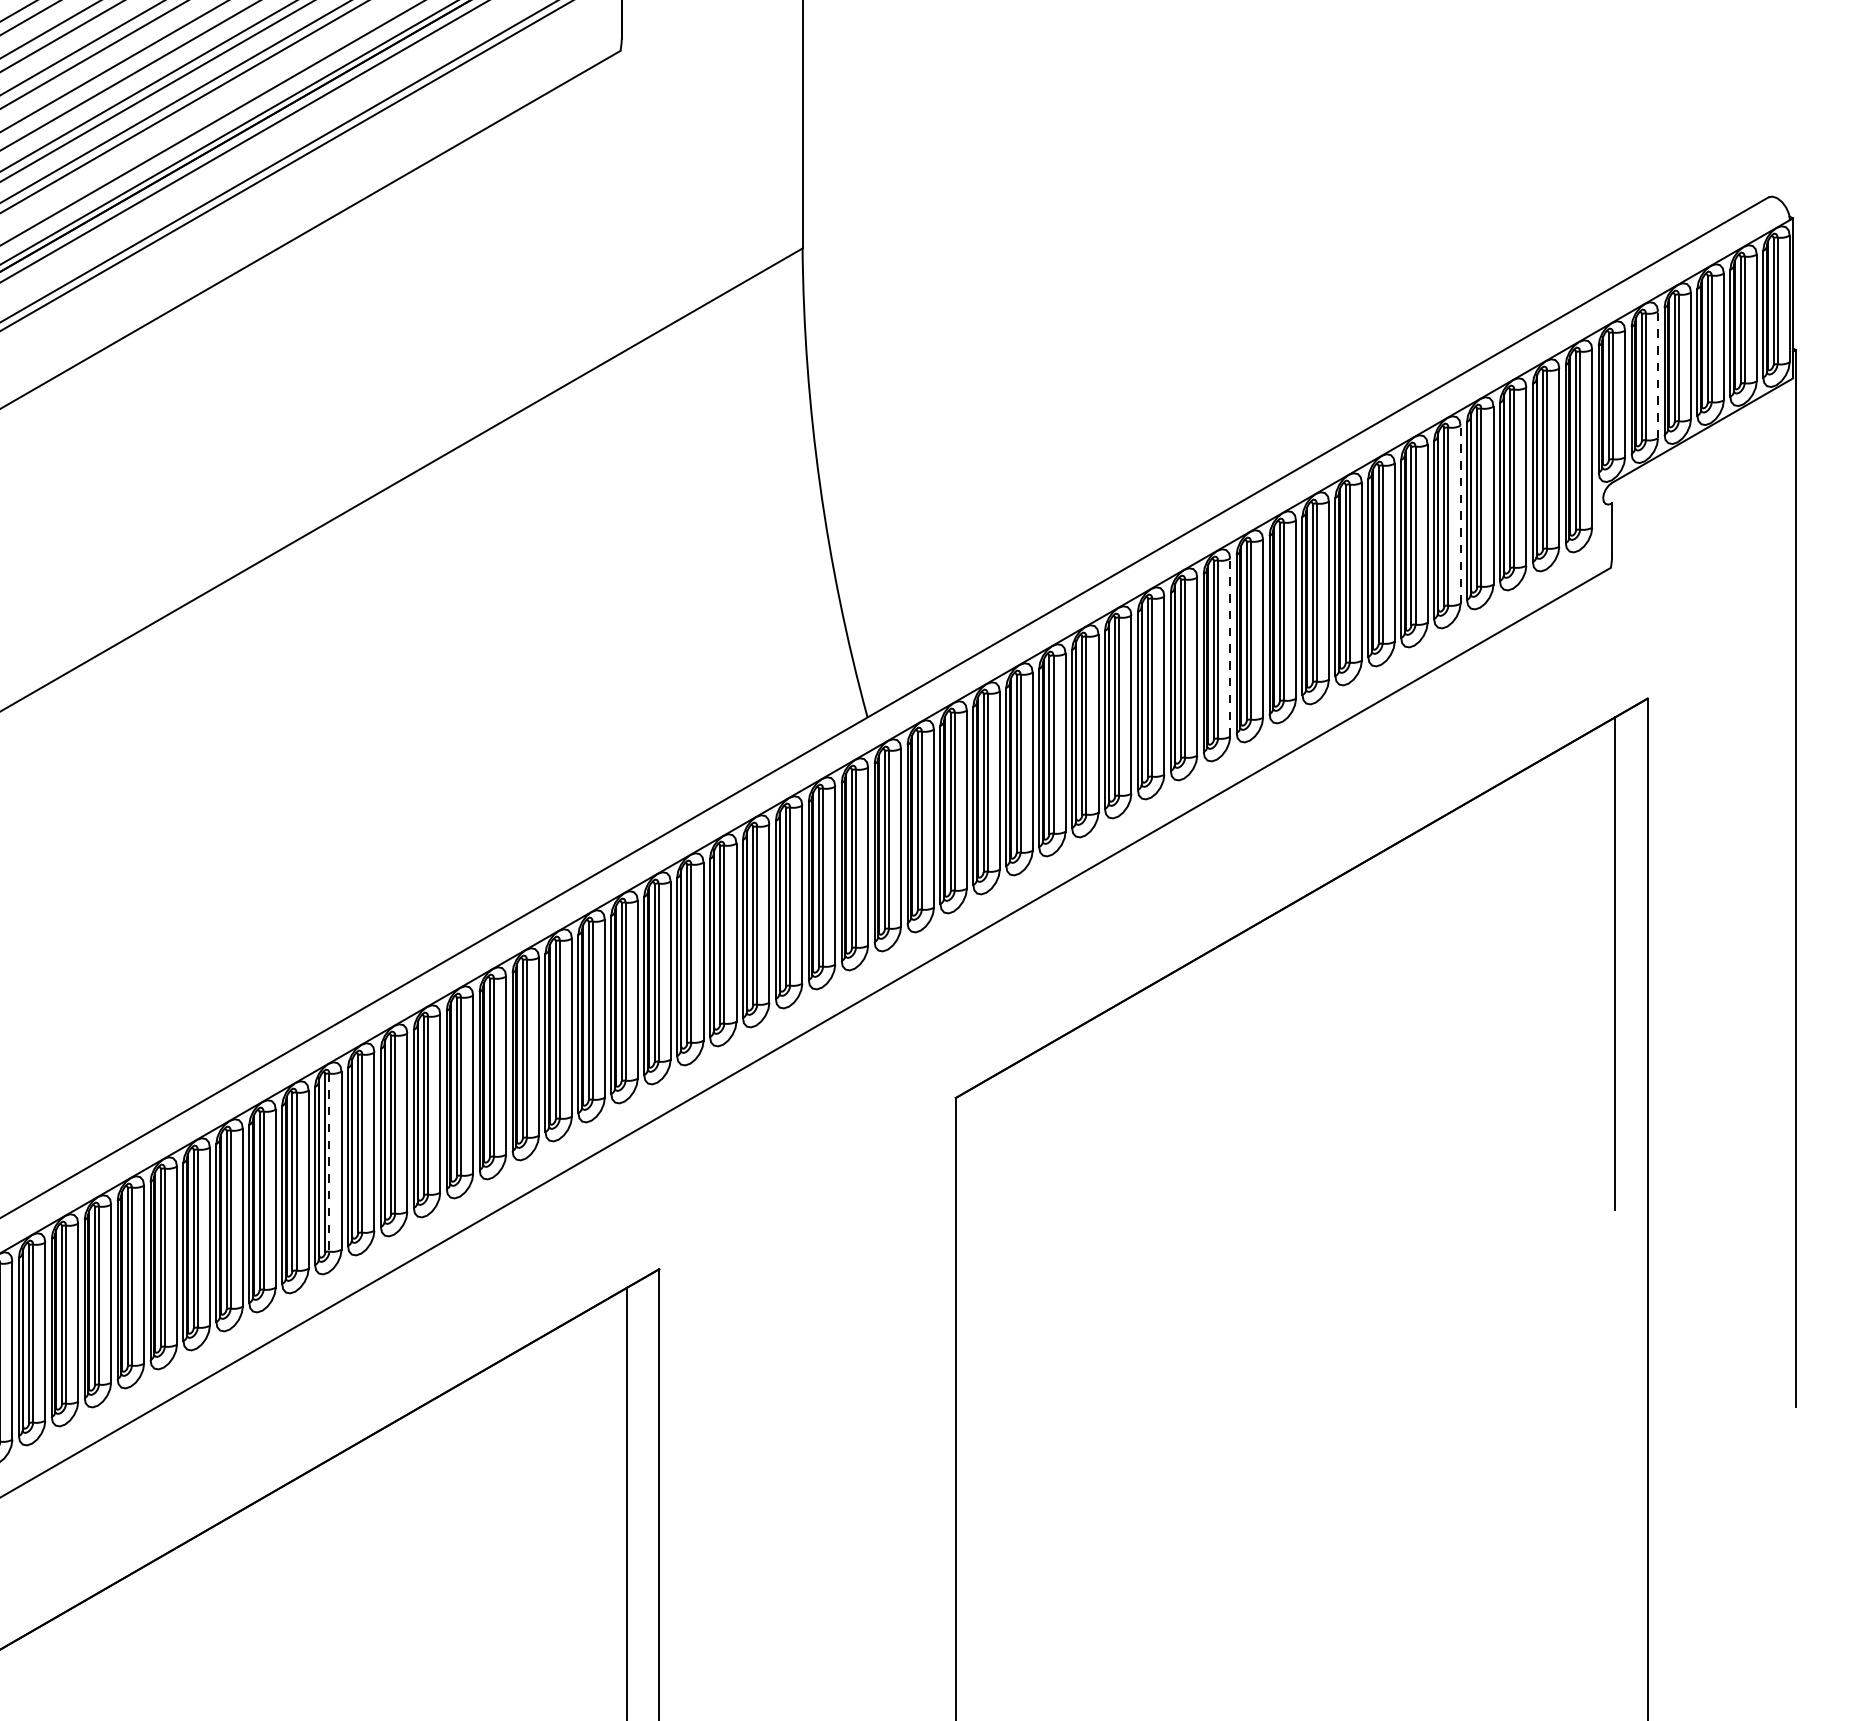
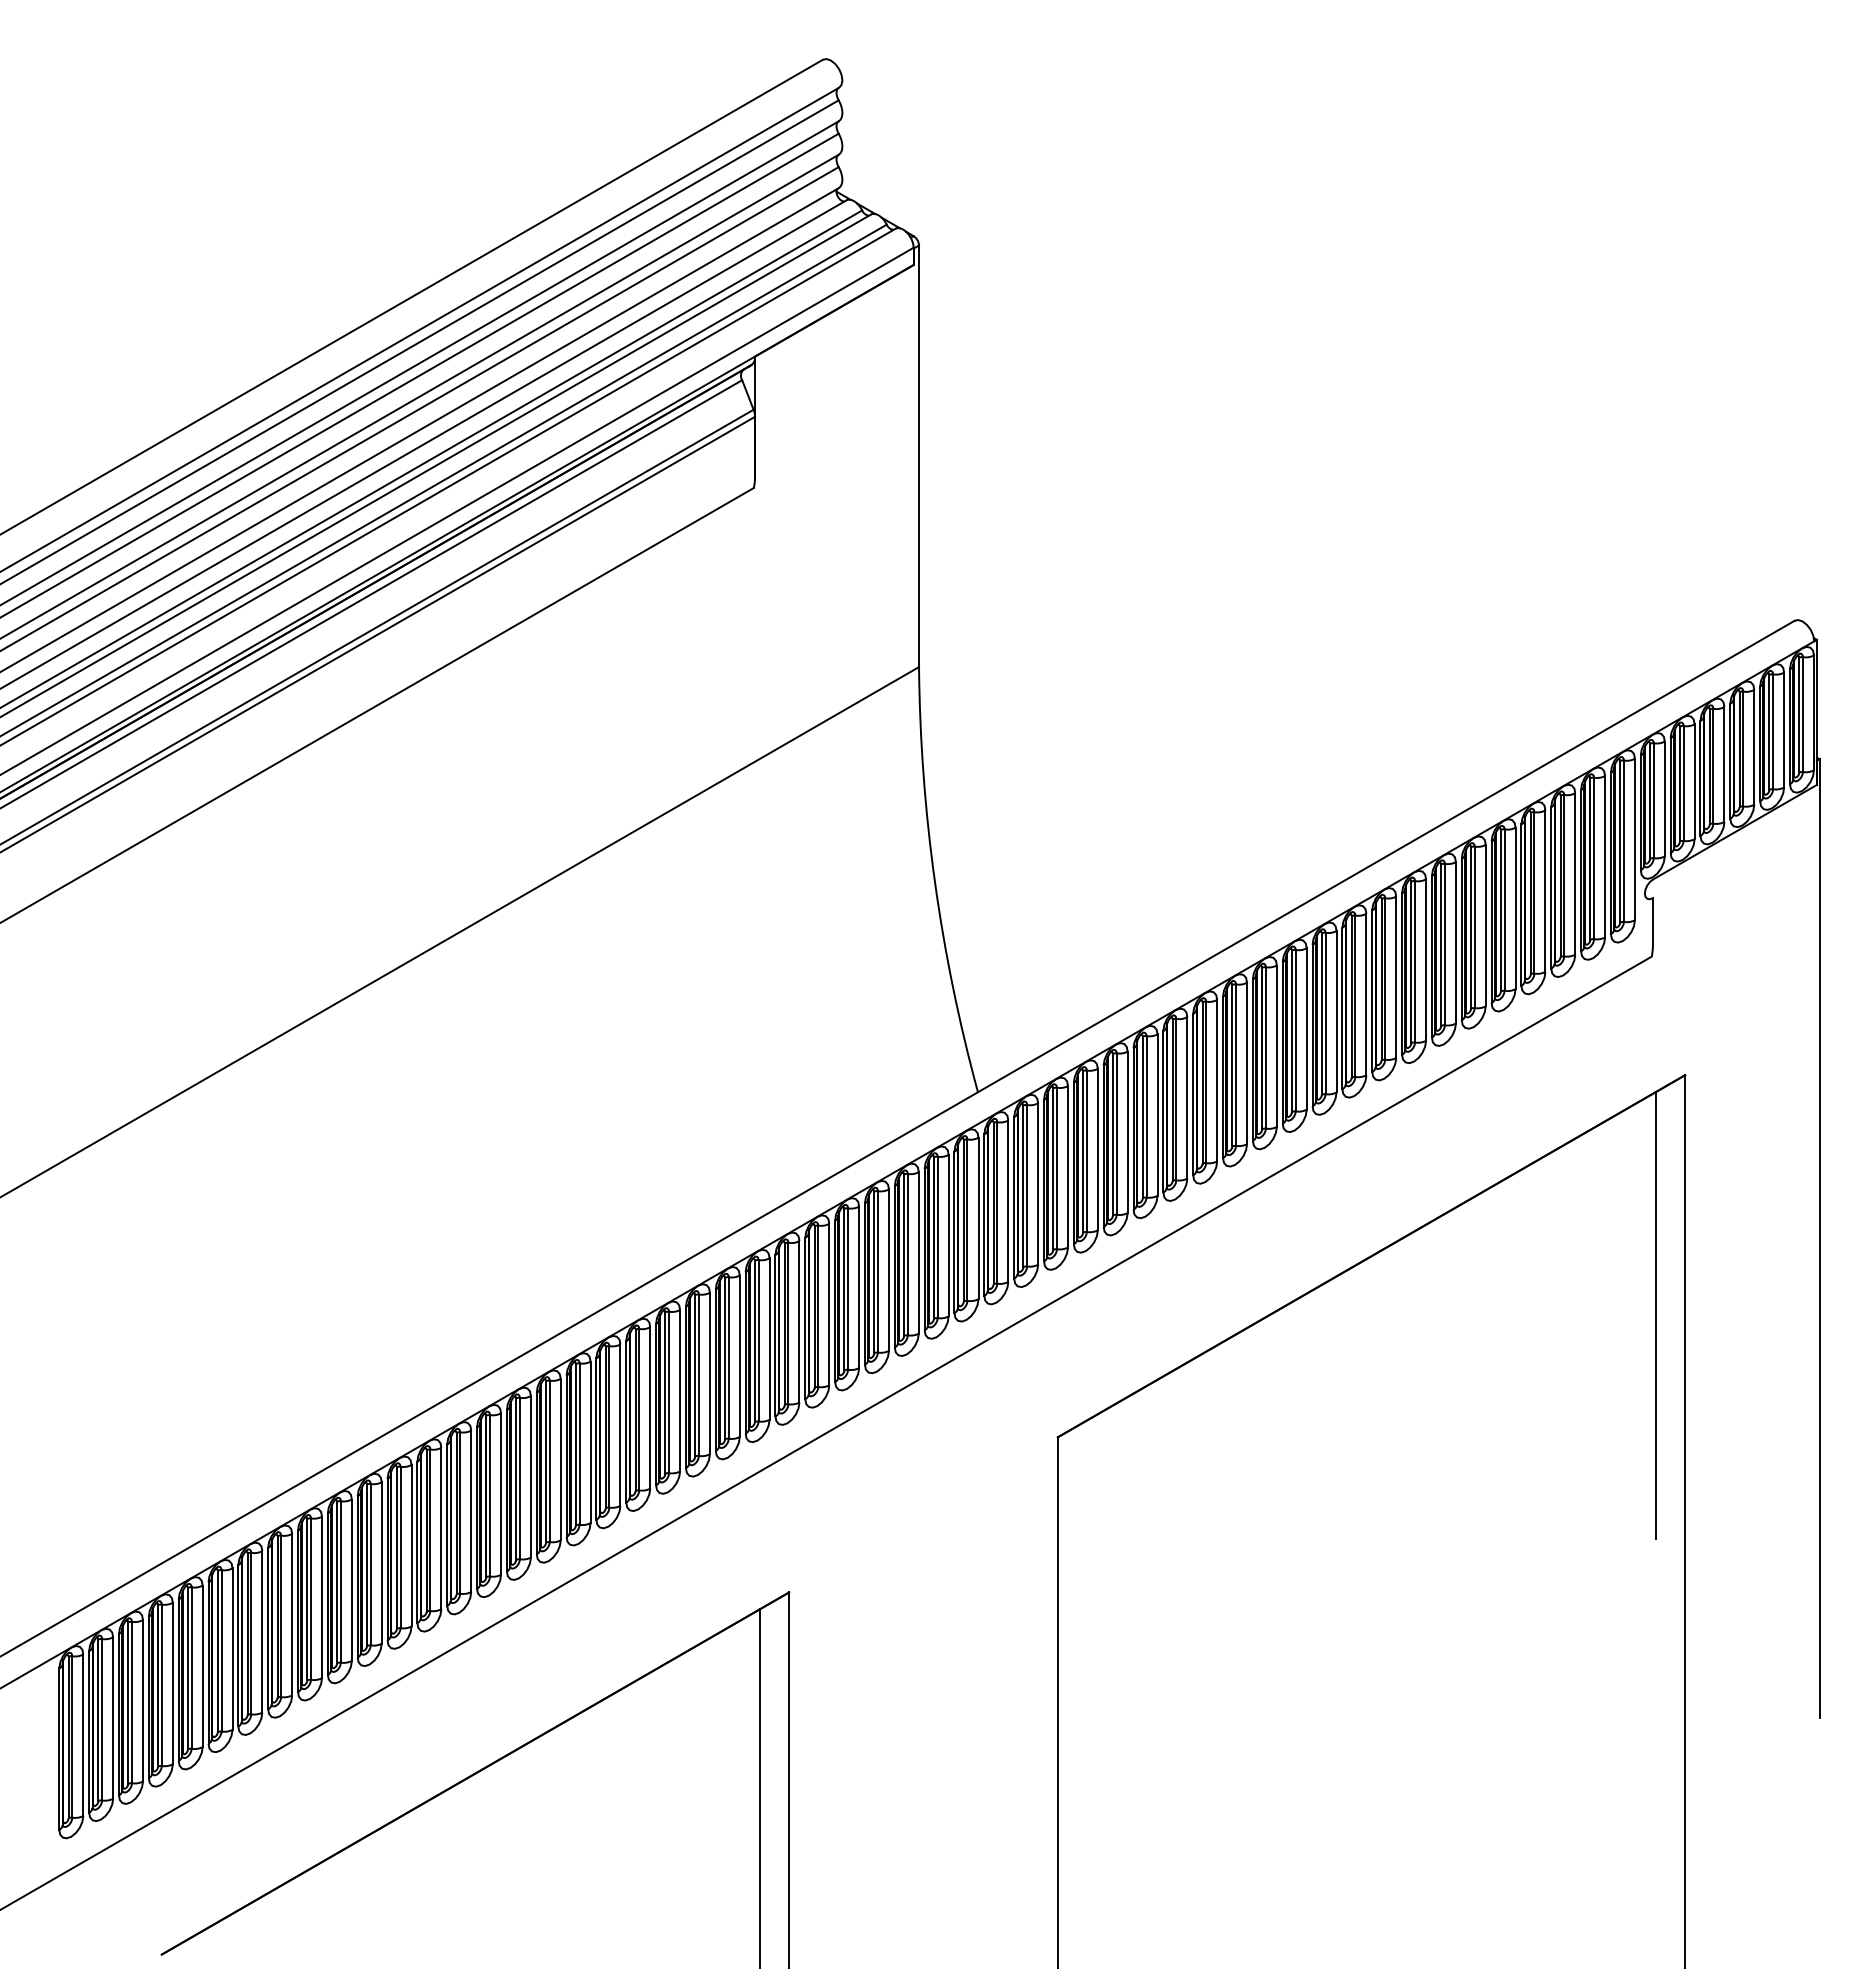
line: (1657, 374) -> (1694, 781), dashed -> solid
line: (1460, 514) -> (1515, 908), dashed -> solid
line: (1229, 648) -> (1306, 1029), dashed -> solid
line: (329, 1162) -> (490, 1495), dashed -> solid

